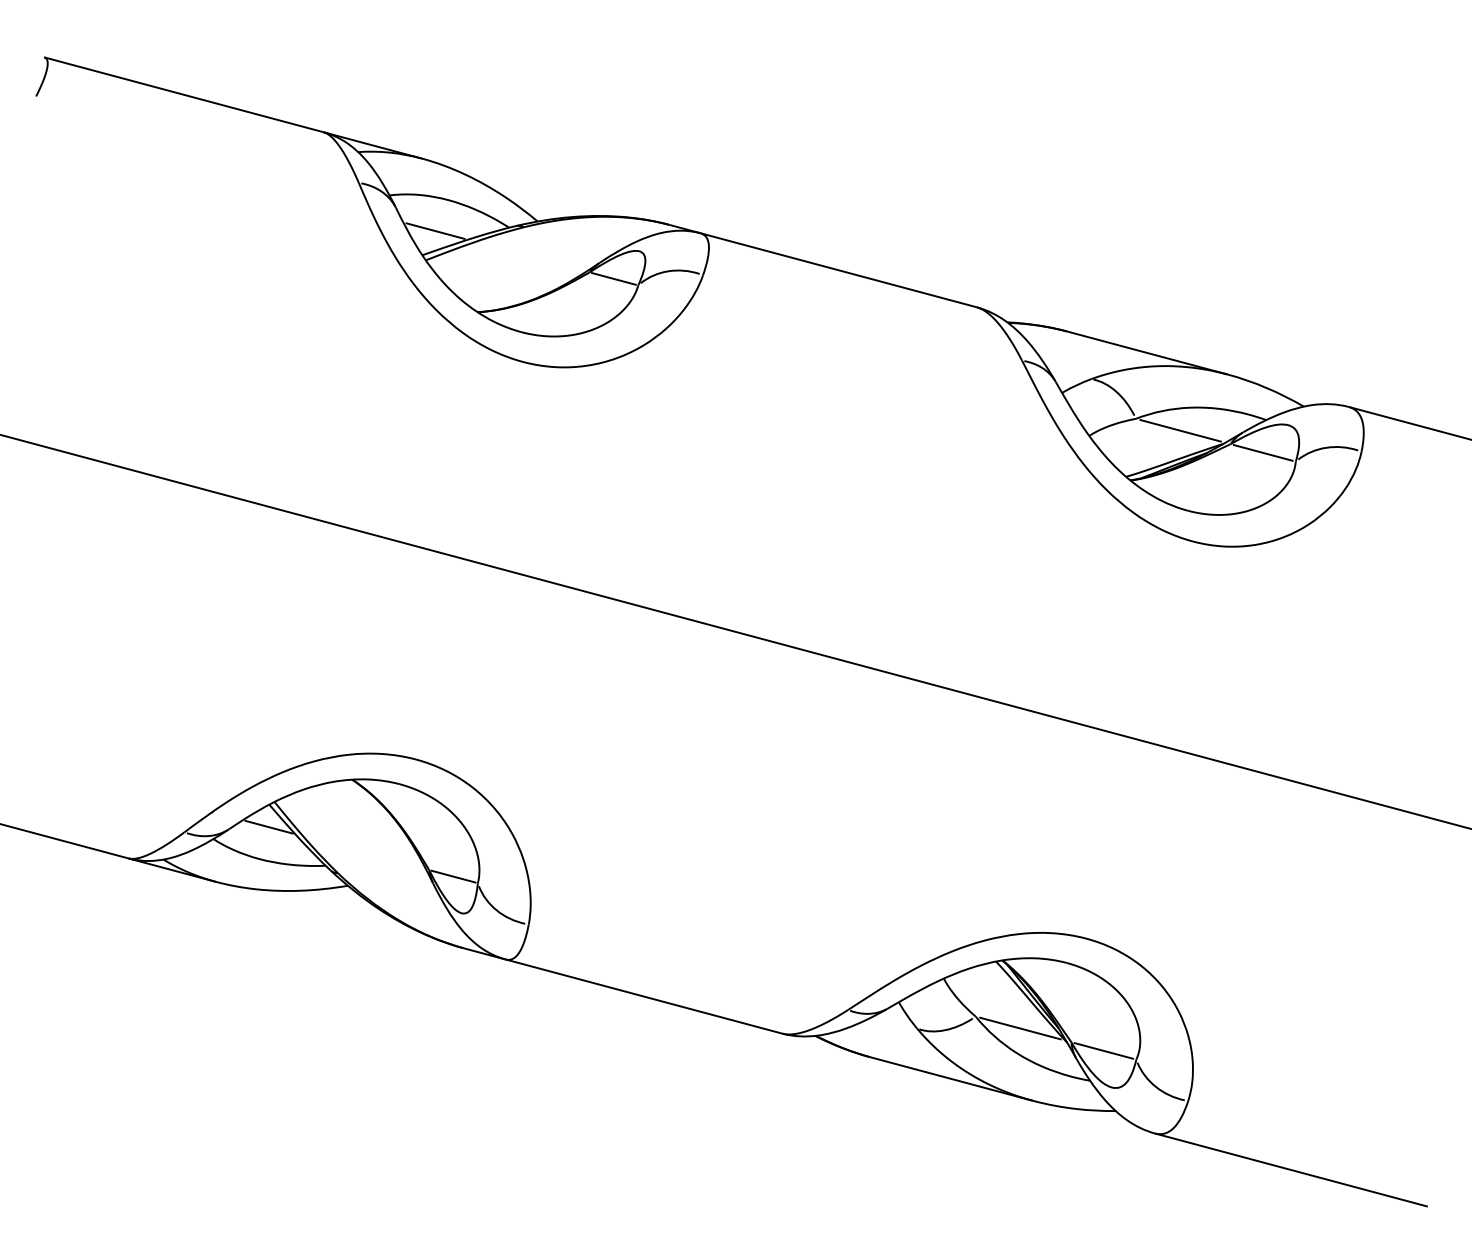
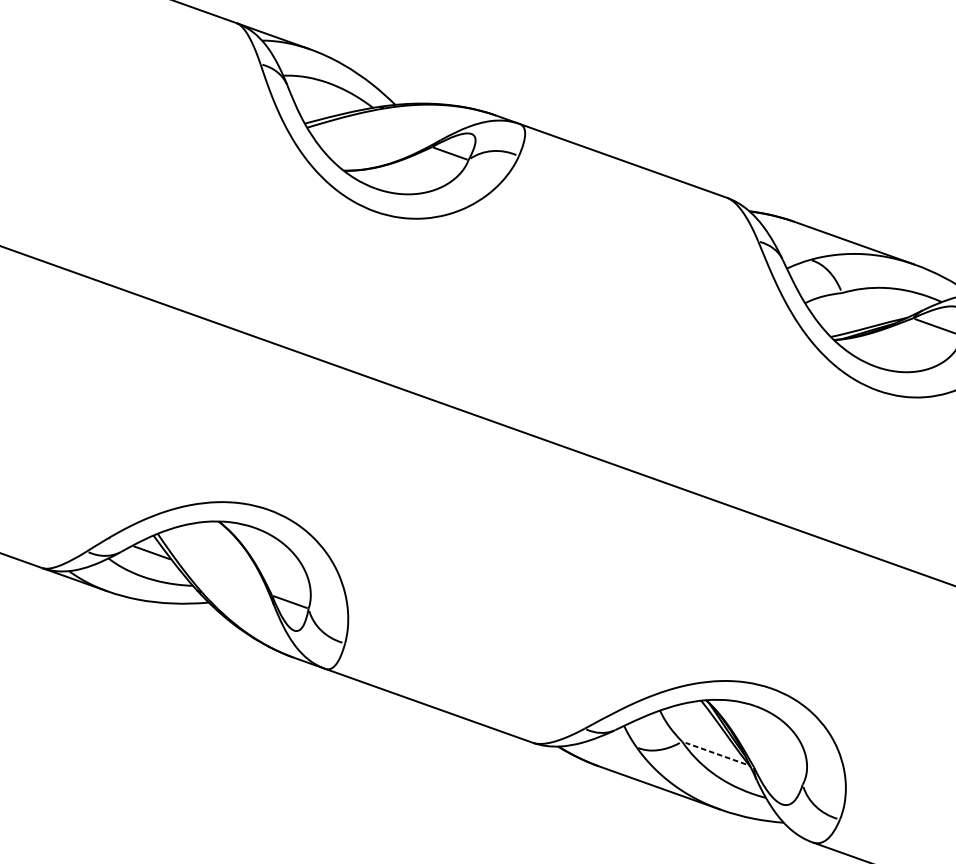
line: (435, 230) -> (316, 105), removed
line: (1180, 430) -> (875, 304), removed
line: (1020, 1028) -> (715, 753), solid -> dashed
line: (1103, 1050) -> (778, 775), removed

